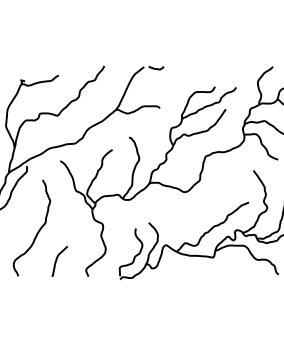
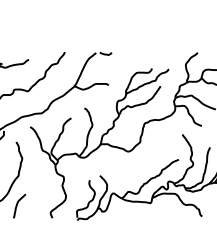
curve: (57, 260) -> (17, 205), moved

